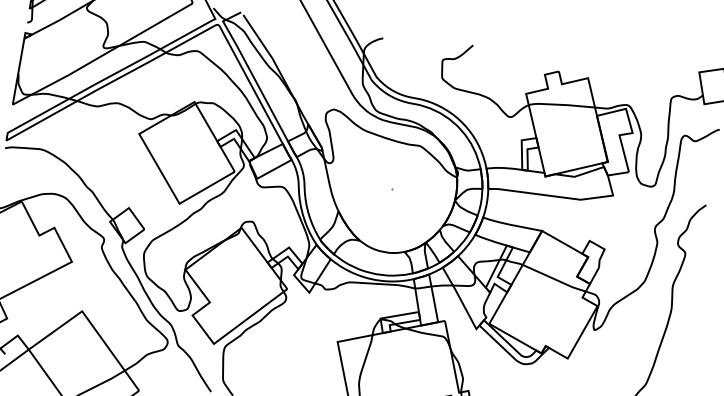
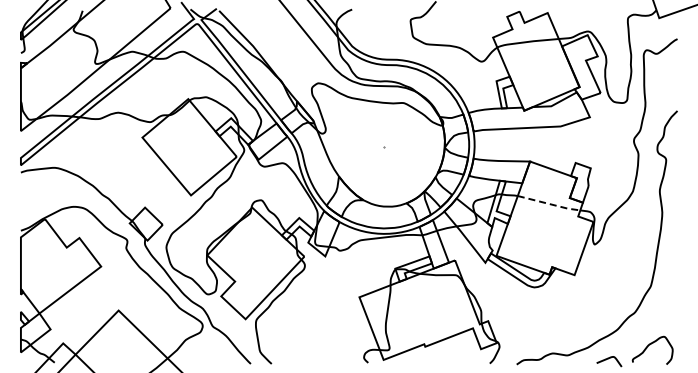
line: (554, 279) -> (549, 204), solid -> dashed

